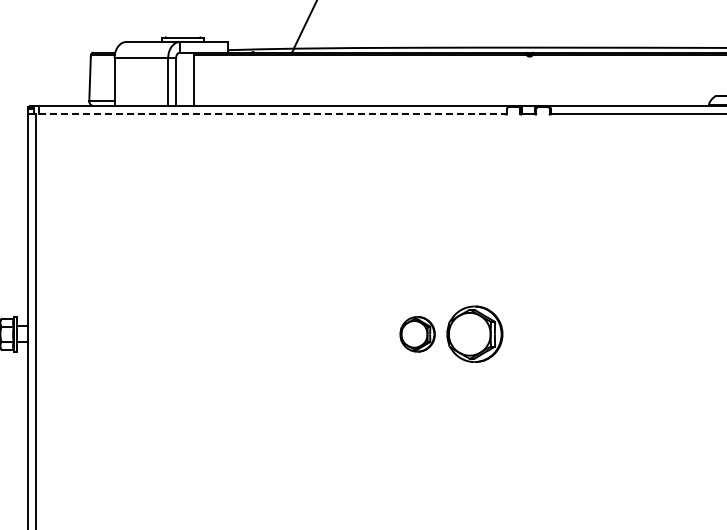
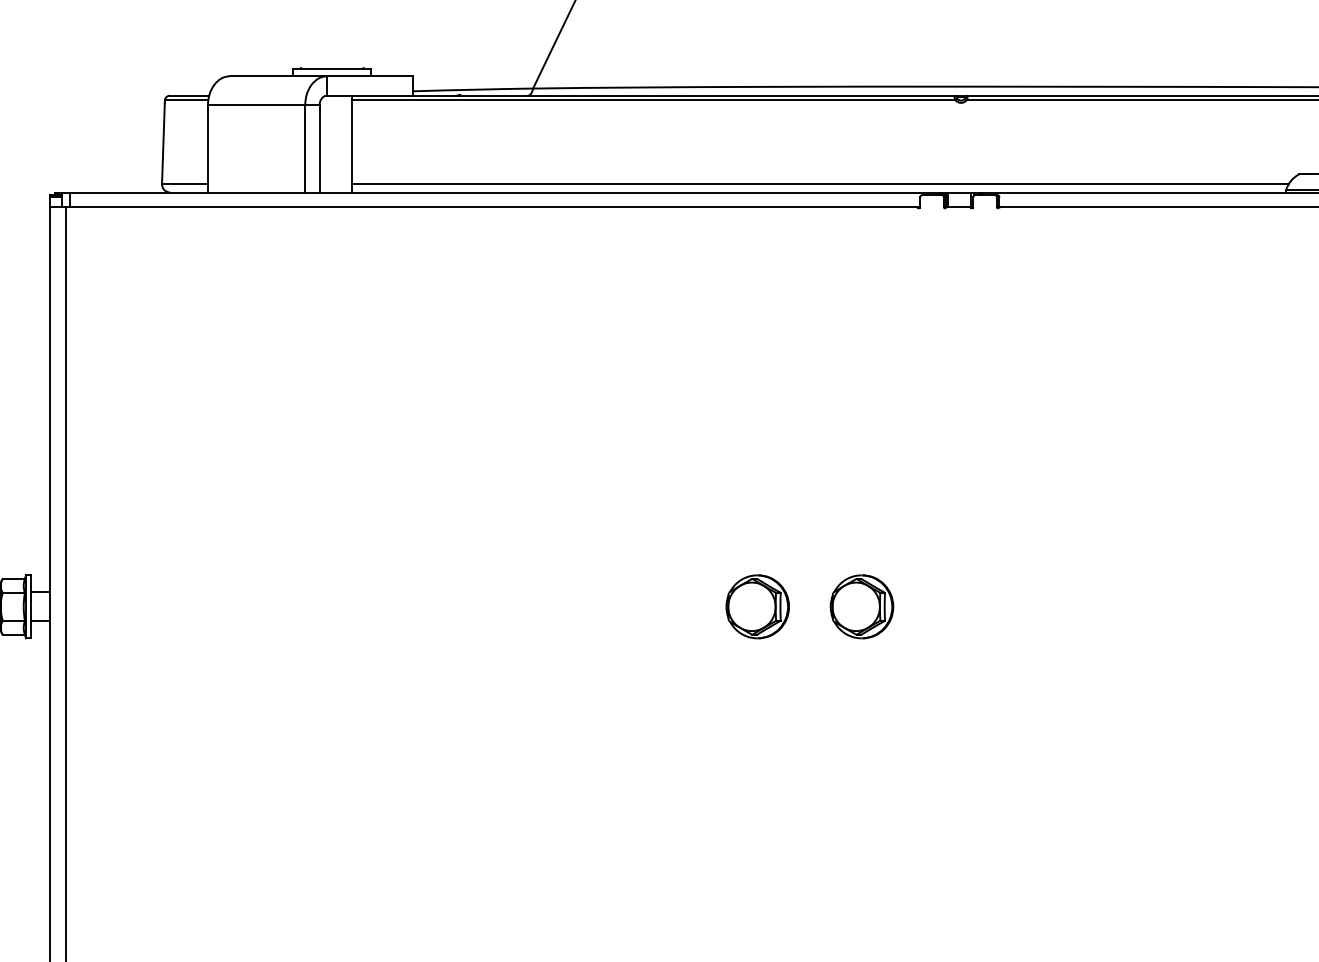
line: (451, 101) -> (819, 184), added
line: (266, 114) -> (483, 207), dashed -> solid
part: (475, 334) -> (862, 607), size x0.62

